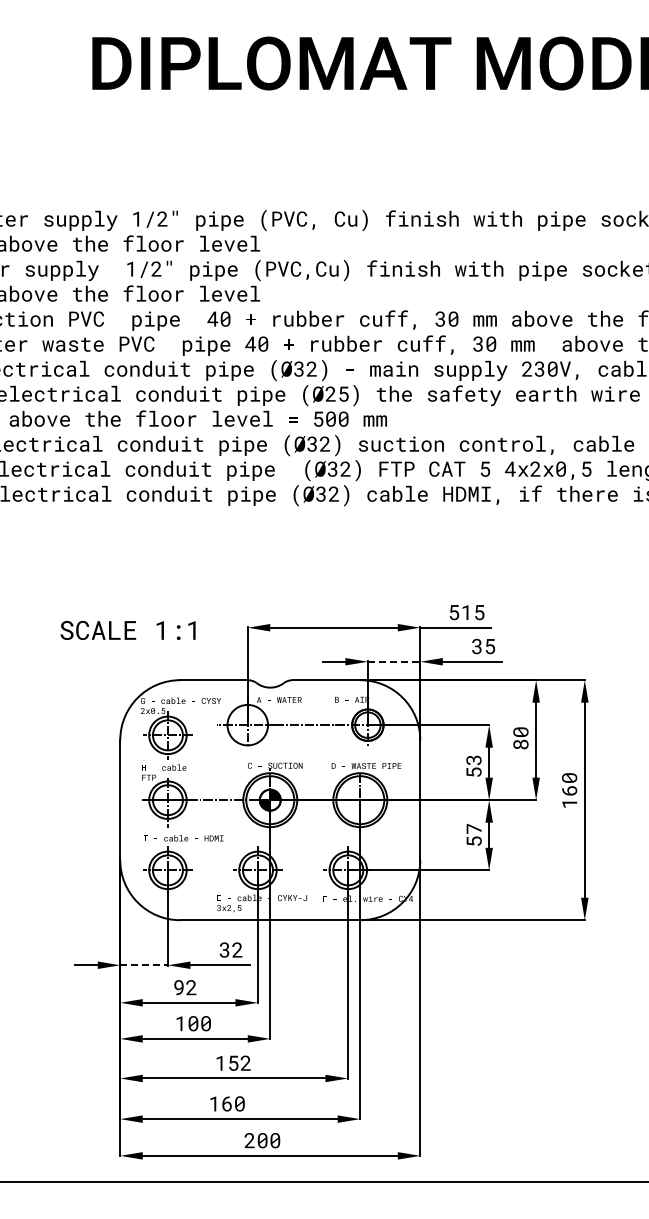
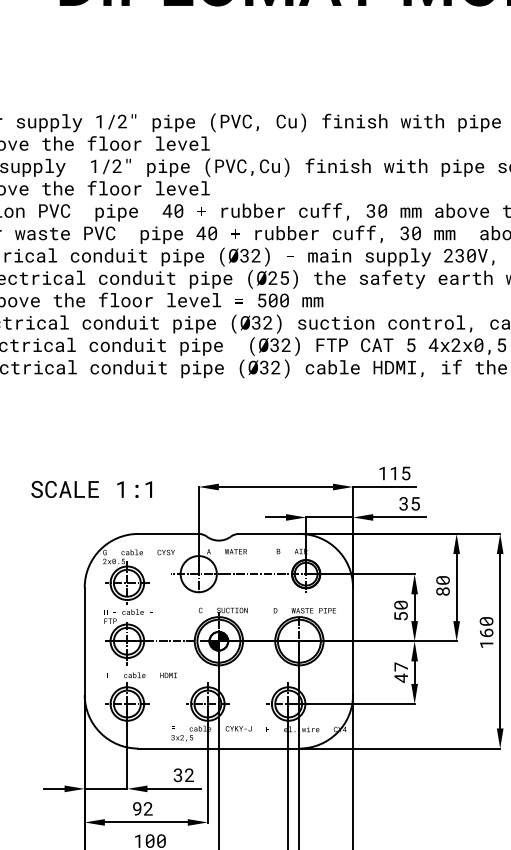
text: (454, 612) -> (383, 473), 515 -> 115
line: (394, 661) -> (329, 517), dashed -> solid
text: (473, 759) -> (400, 604), 53 -> 50
text: (473, 841) -> (400, 678), 57 -> 47
line: (144, 965) -> (106, 789), dashed -> solid

